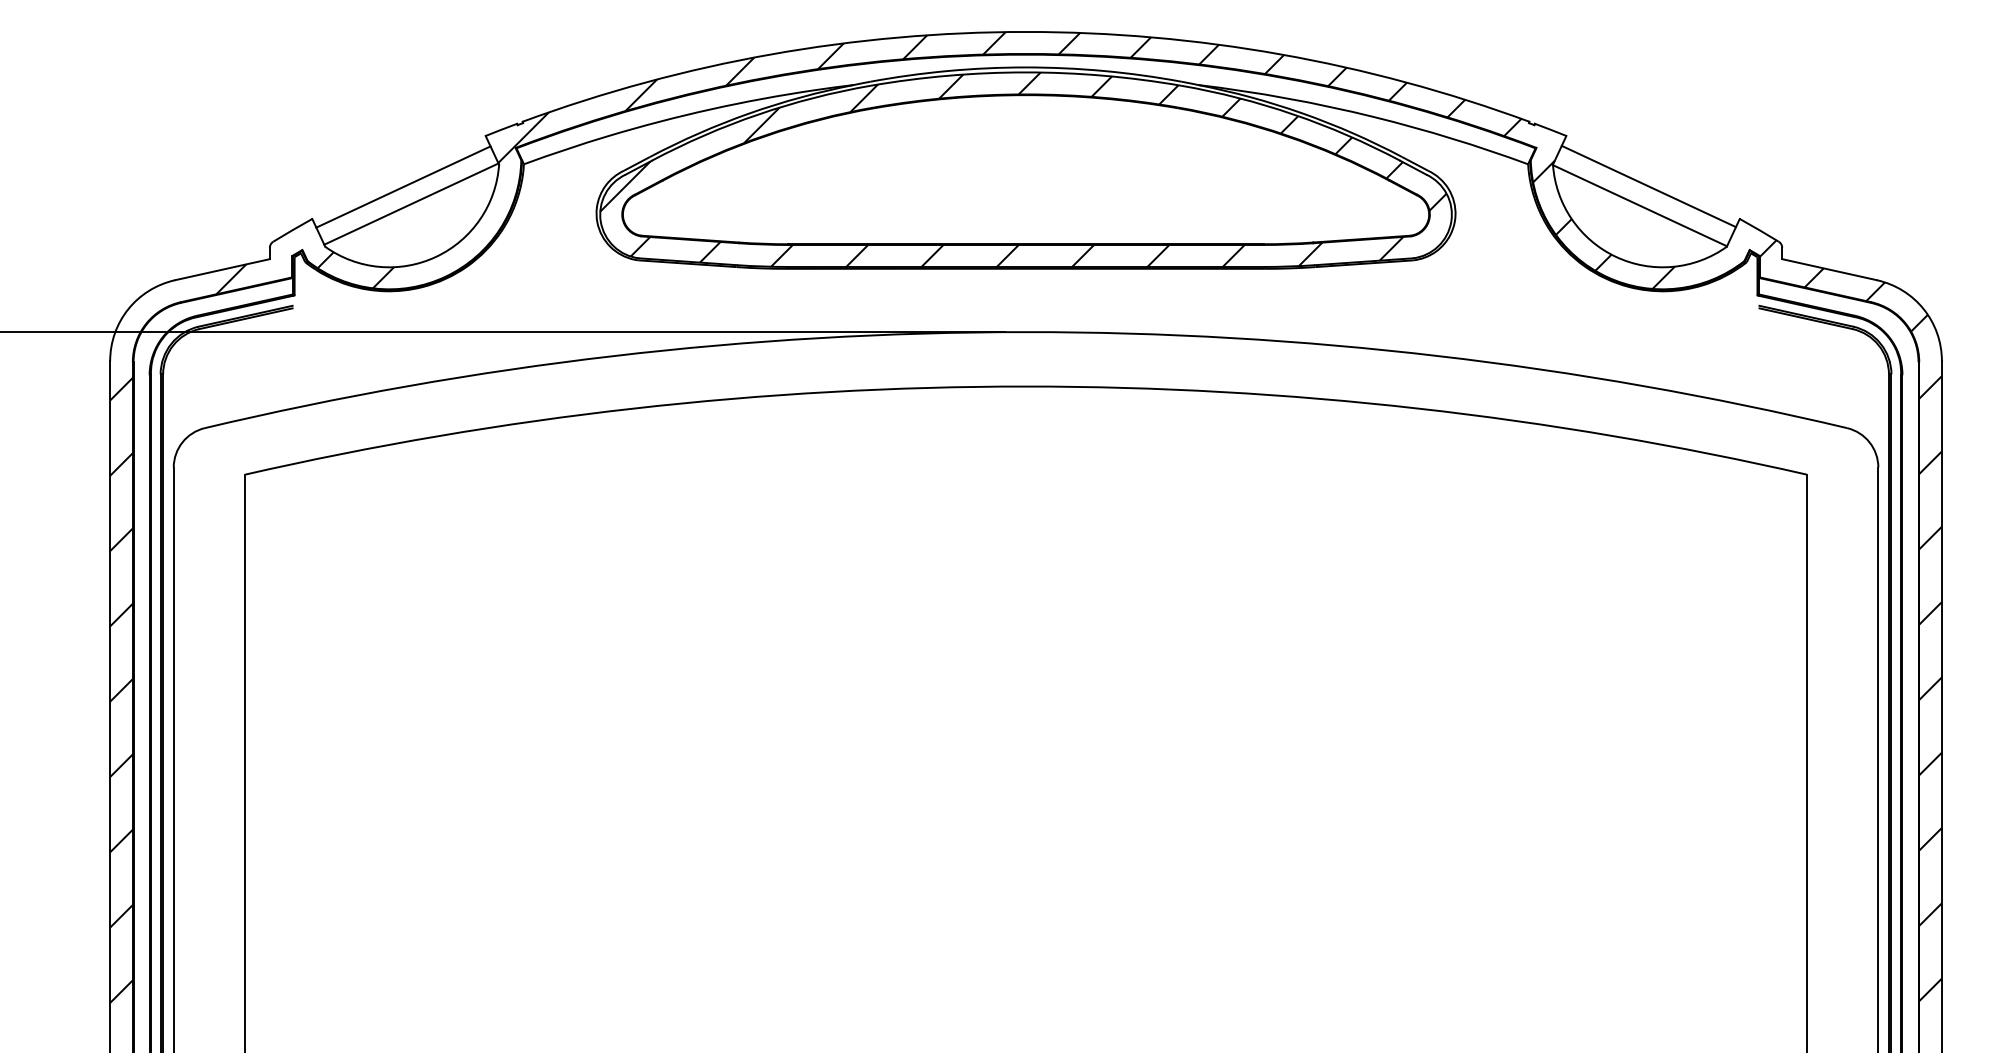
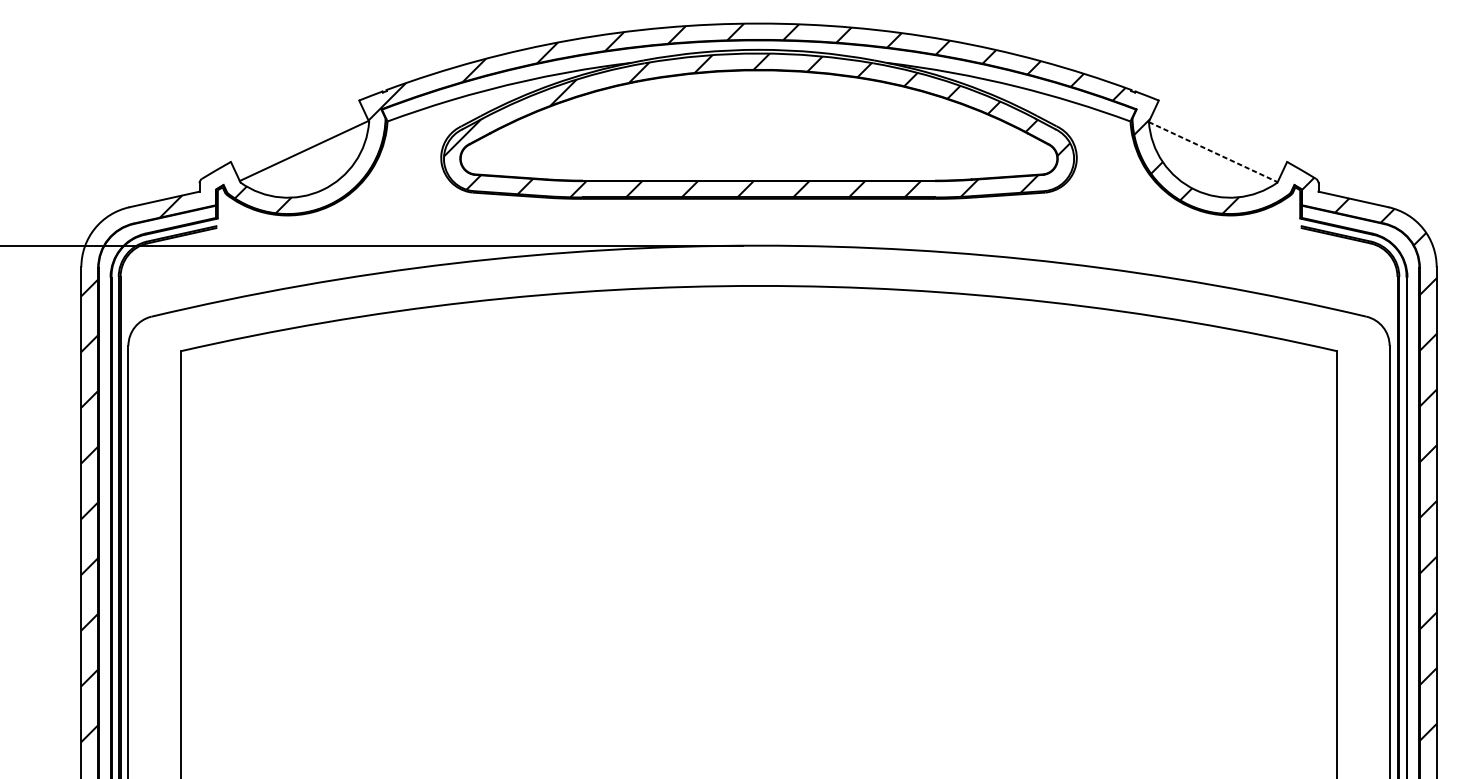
line: (403, 186) -> (298, 137), removed
line: (1648, 186) -> (1219, 137), removed
line: (1640, 205) -> (1213, 151), solid -> dashed

